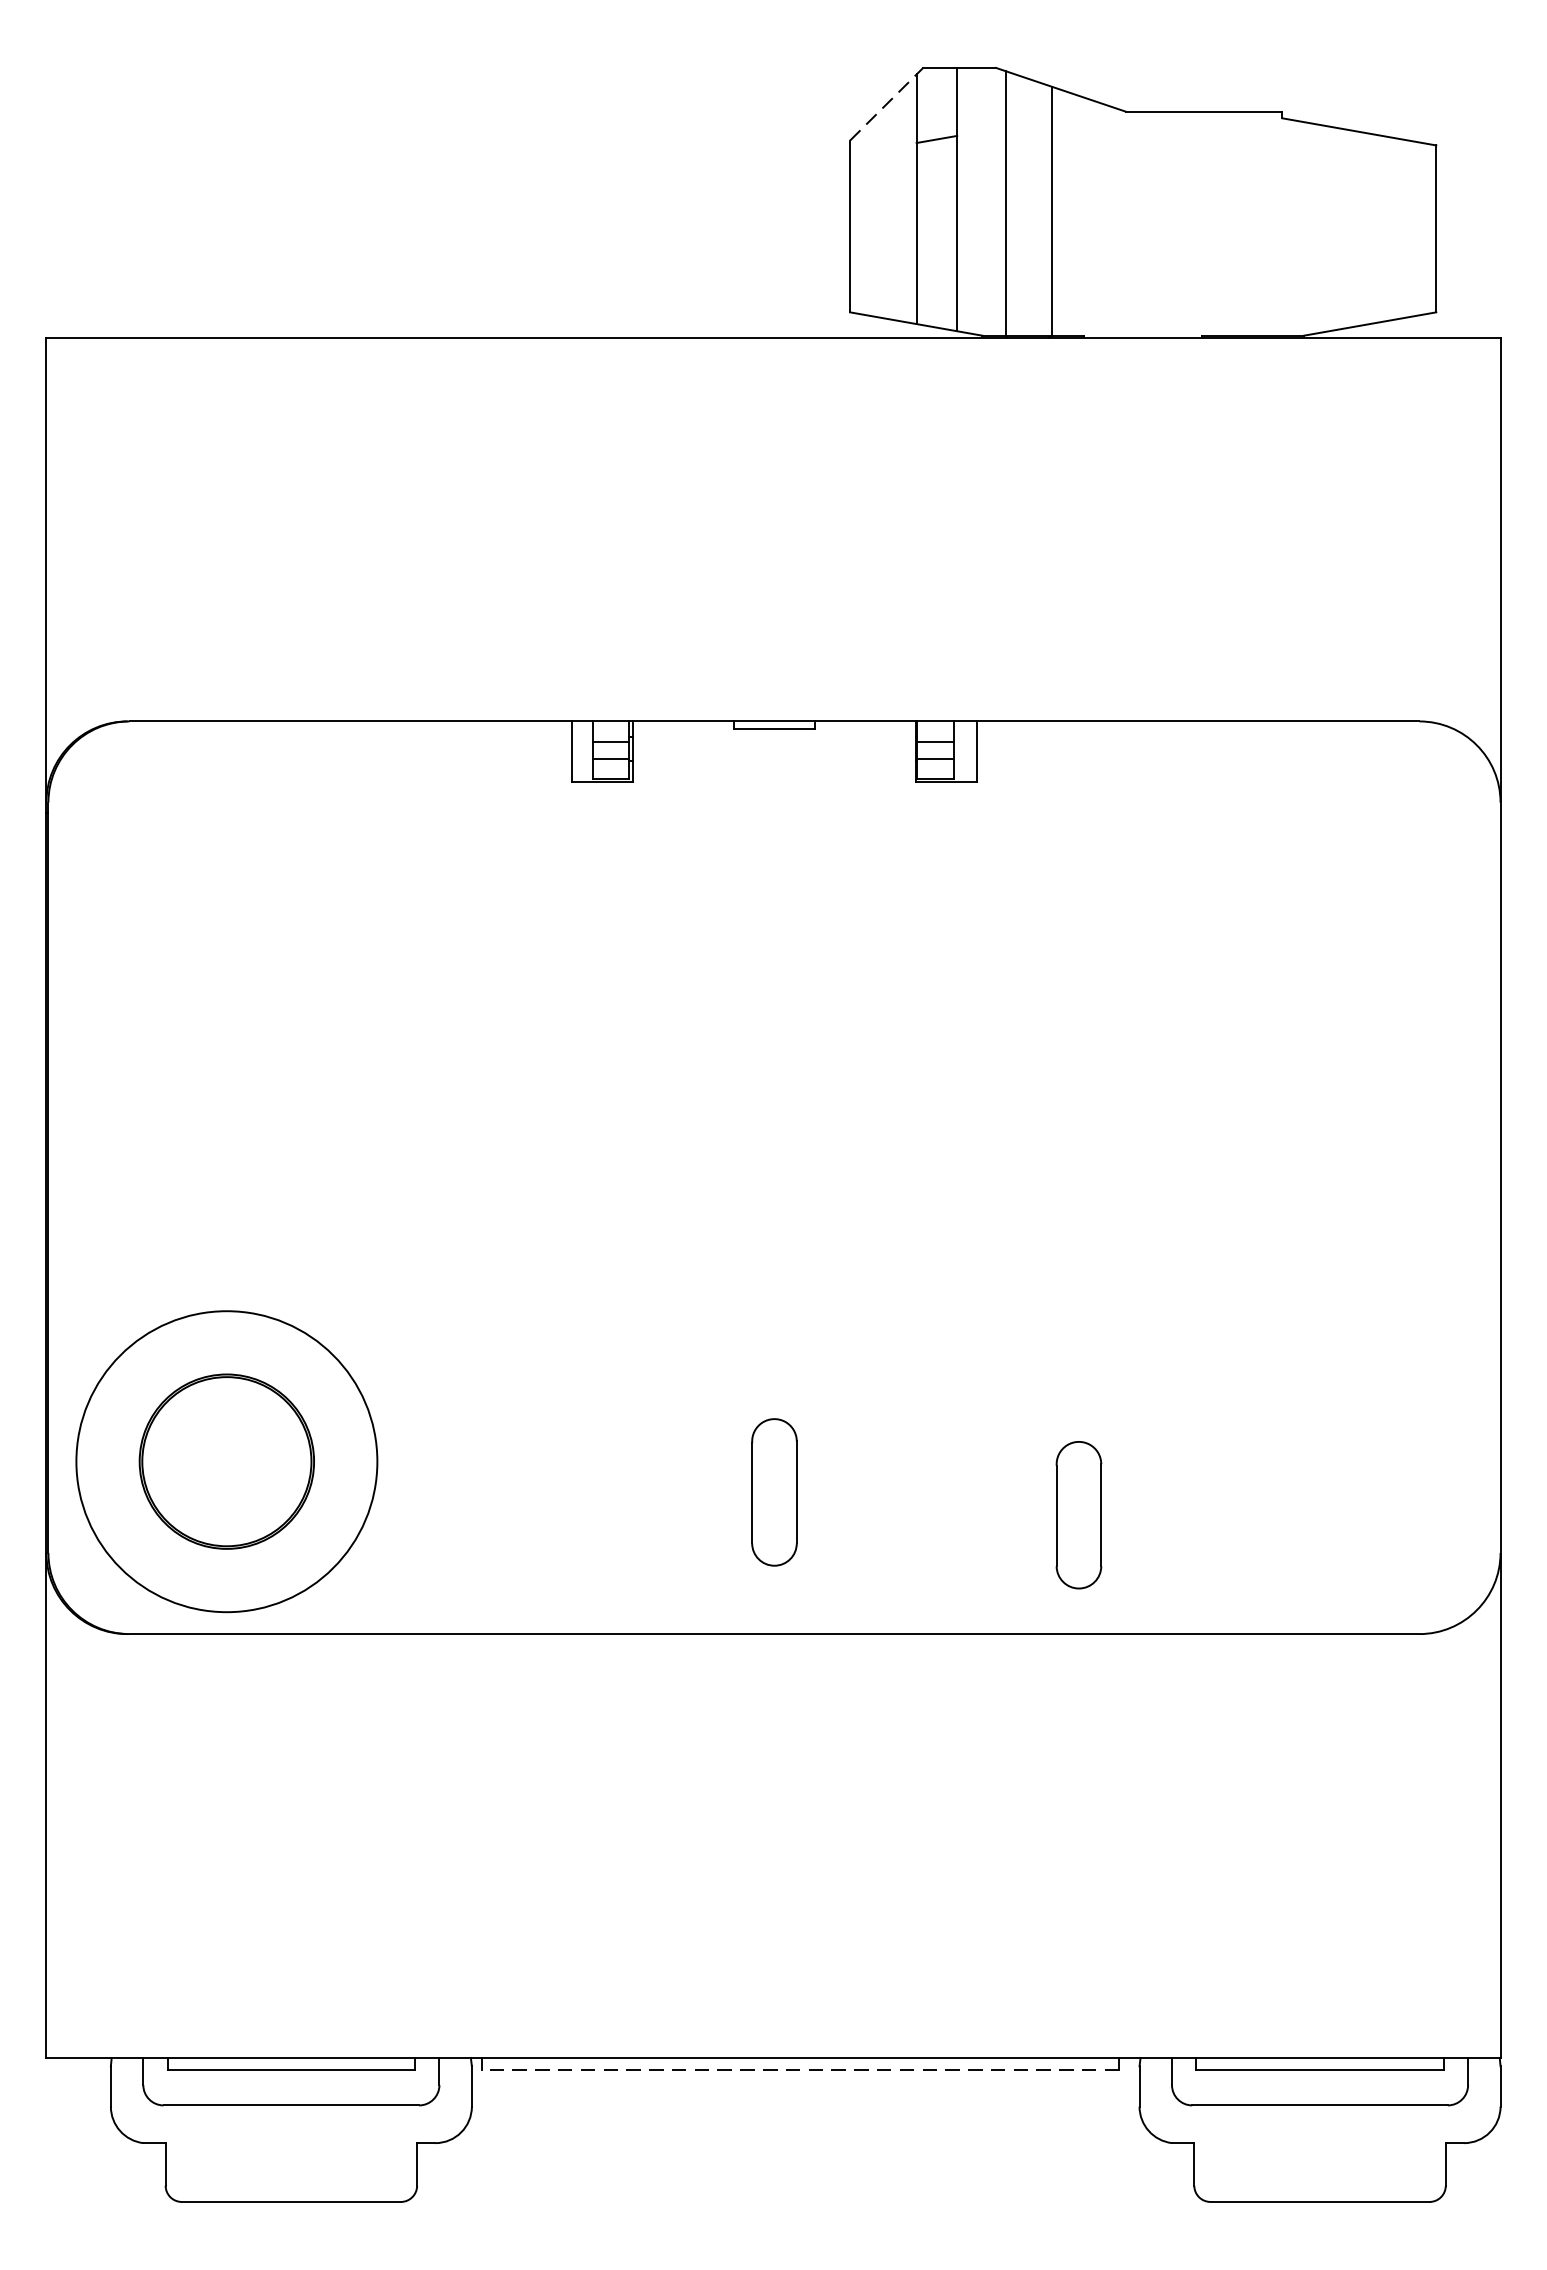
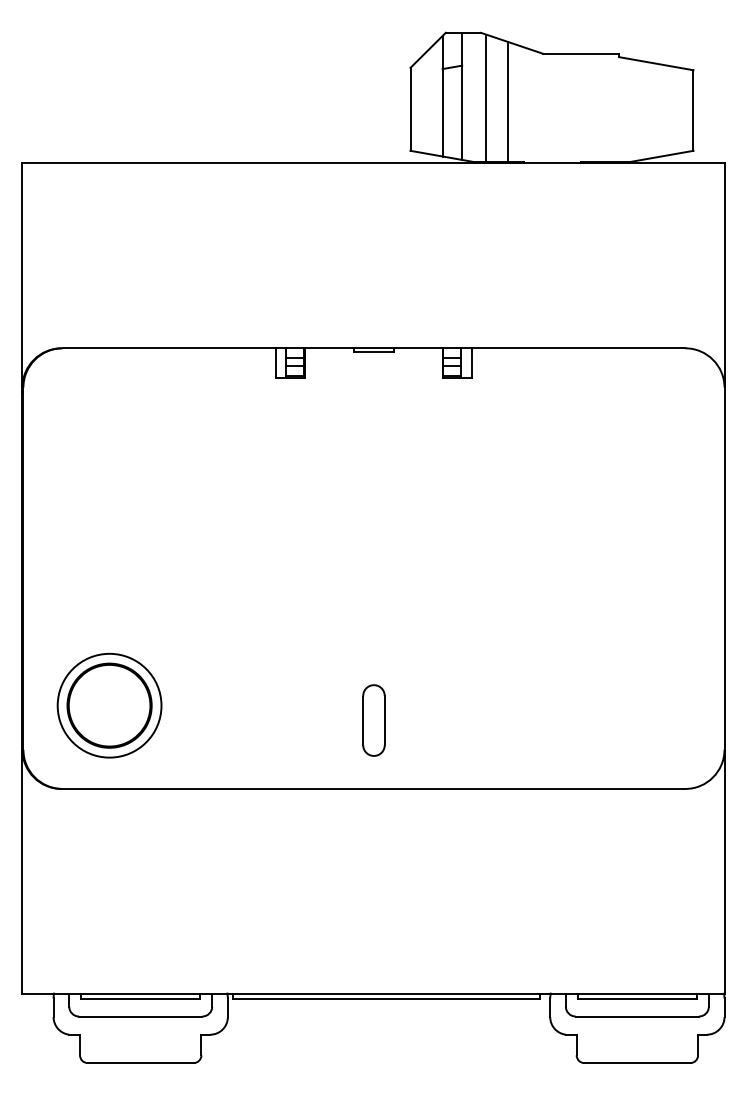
line: (887, 104) -> (428, 50), dashed -> solid
circle: (226, 1461) -> (109, 705), size x0.71
part: (1077, 1515) -> (520, 731), removed
line: (800, 2070) -> (386, 999), dashed -> solid

